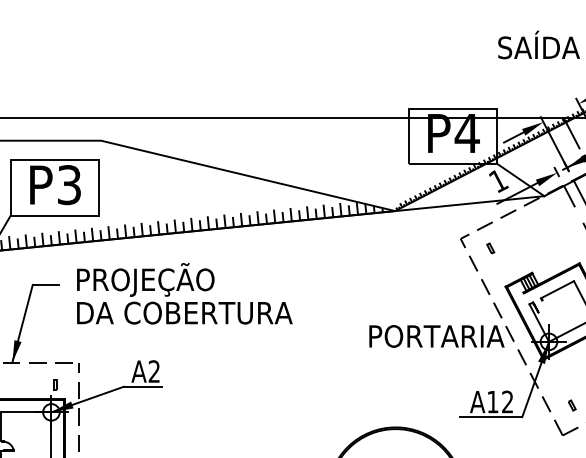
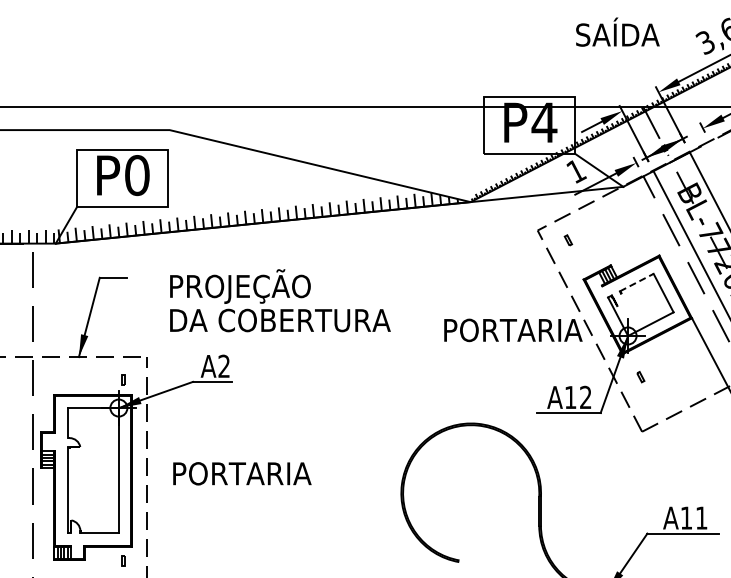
text: (69, 185) -> (137, 175), P3 -> P0
line: (558, 289) -> (637, 282), solid -> dashed
text: (184, 293) -> (280, 300), moved
part: (571, 405) -> (640, 377), moved

